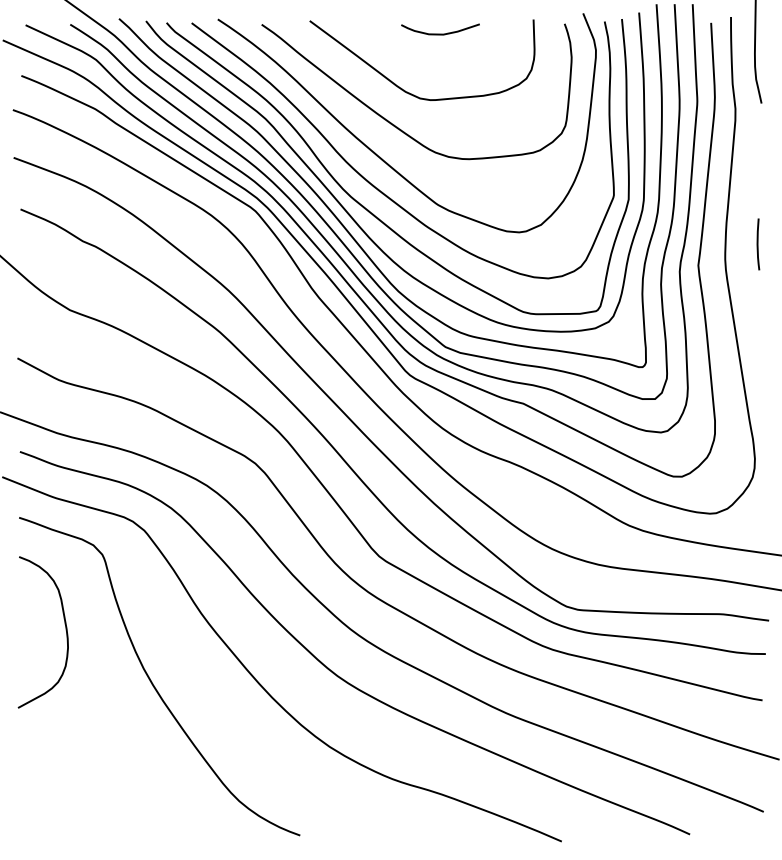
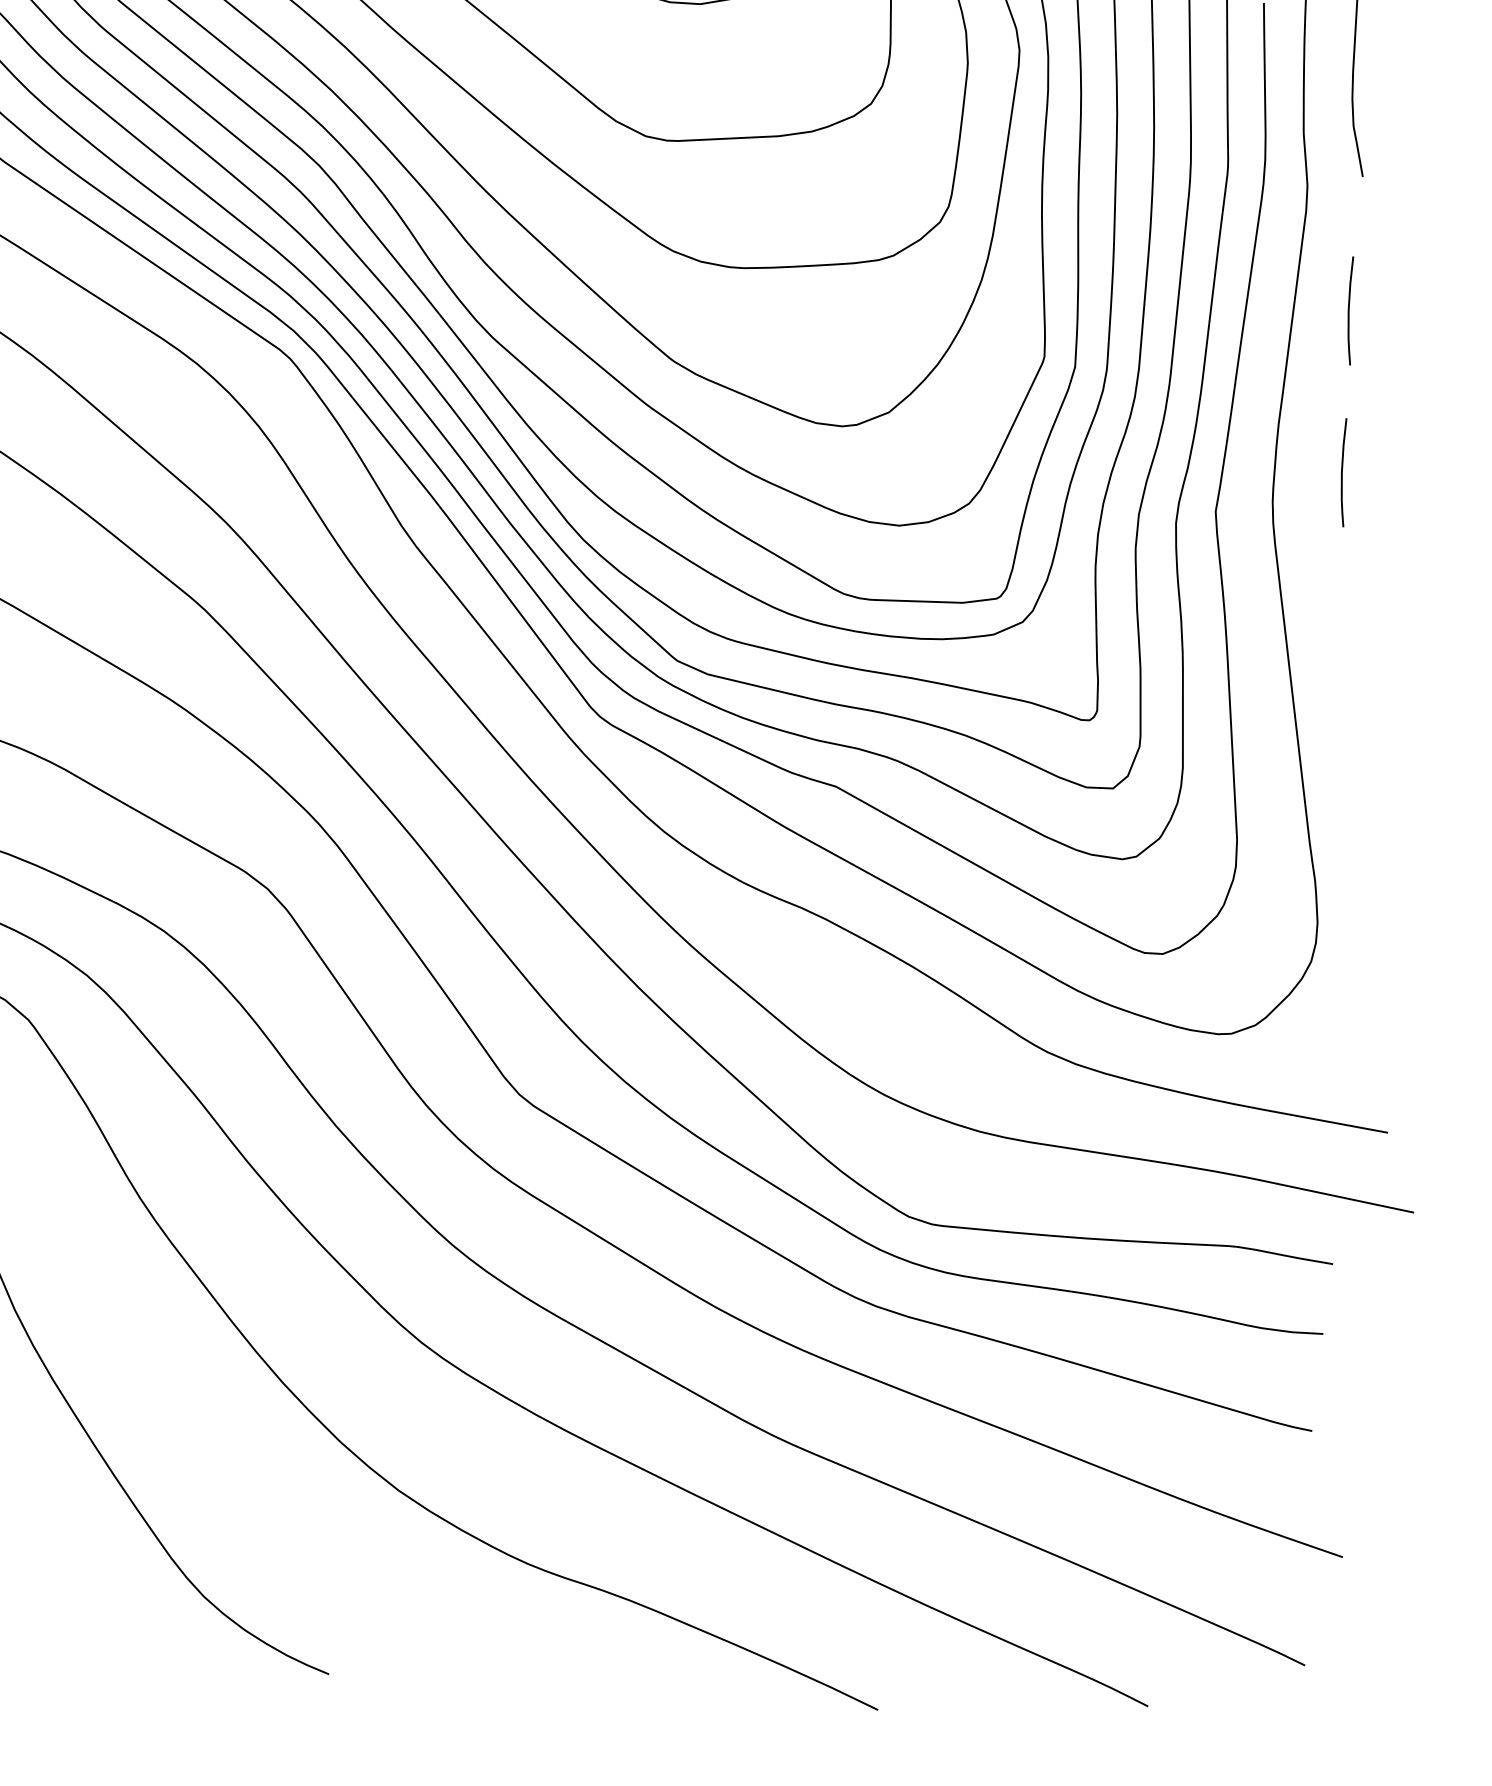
curve: (758, 167) -> (1350, 311), added

